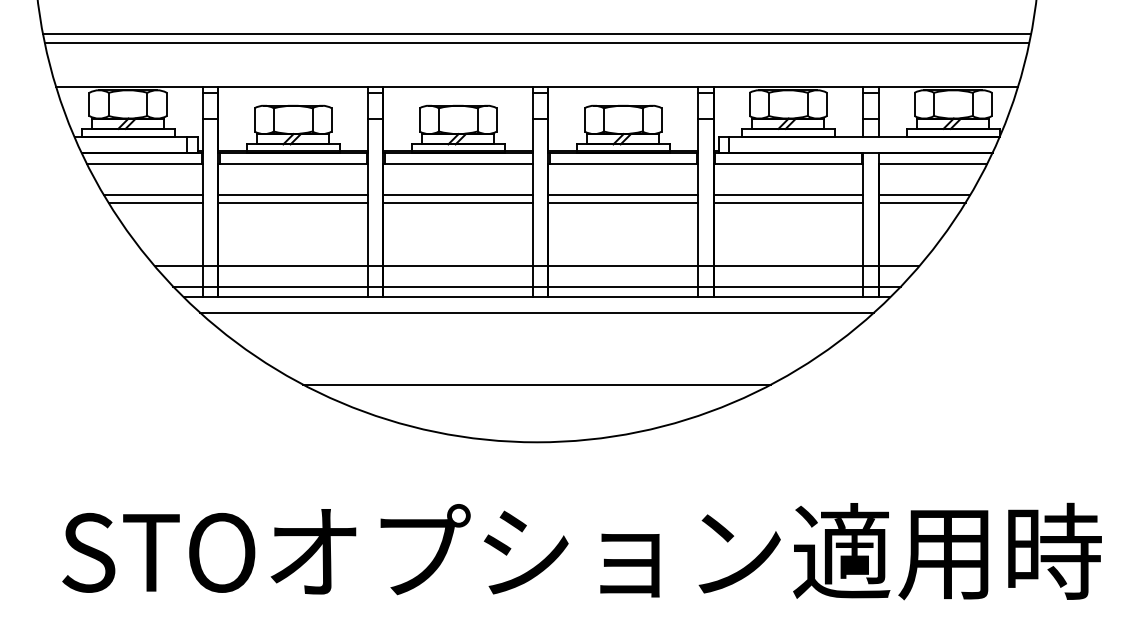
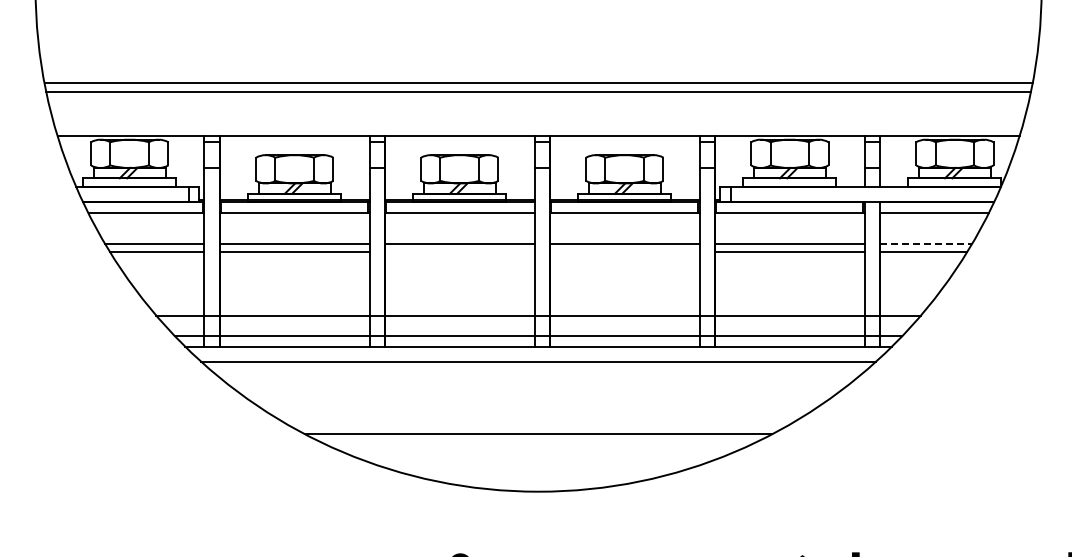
line: (924, 194) -> (926, 243), solid -> dashed
line: (458, 202) -> (460, 251), removed
line: (623, 202) -> (625, 251), removed

